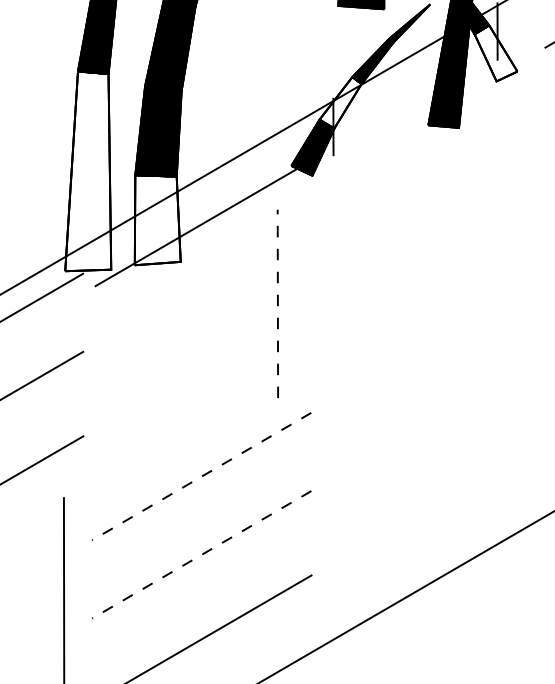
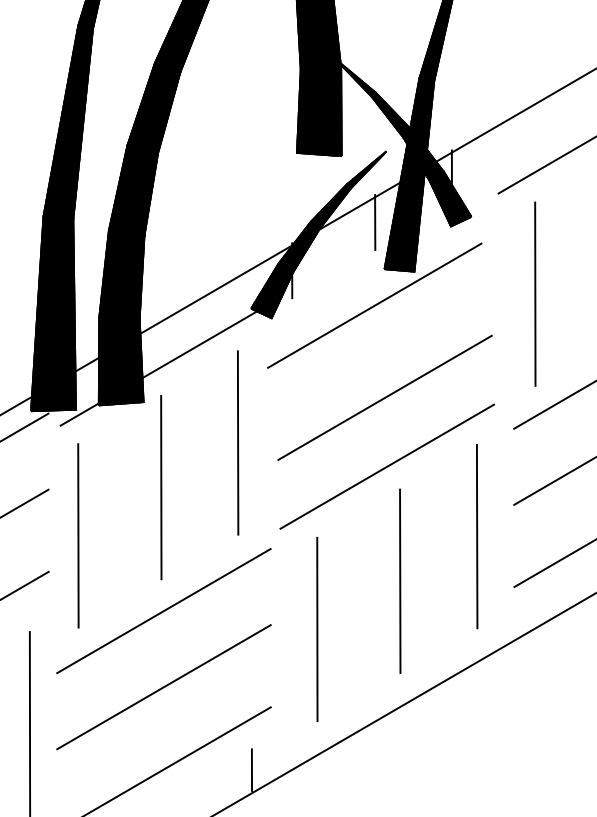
fill: (496, 52) -> (450, 198), added
line: (419, 77) -> (375, 222), added
fill: (339, 103) -> (298, 247), added
line: (418, 162) -> (374, 305), added
fill: (88, 170) -> (53, 313), added
fill: (157, 220) -> (120, 361), added
line: (428, 257) -> (384, 397), added
line: (278, 303) -> (238, 442), dashed -> solid
line: (431, 328) -> (387, 466), added
line: (199, 349) -> (161, 487), added
line: (113, 398) -> (78, 535), added
line: (522, 399) -> (476, 536), added
line: (444, 445) -> (400, 580), added
line: (201, 477) -> (163, 611), dashed -> solid
line: (359, 495) -> (317, 629), added
line: (201, 555) -> (163, 687), dashed -> solid
line: (291, 639) -> (251, 769), added

